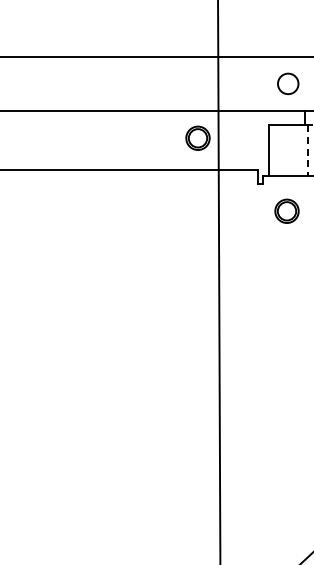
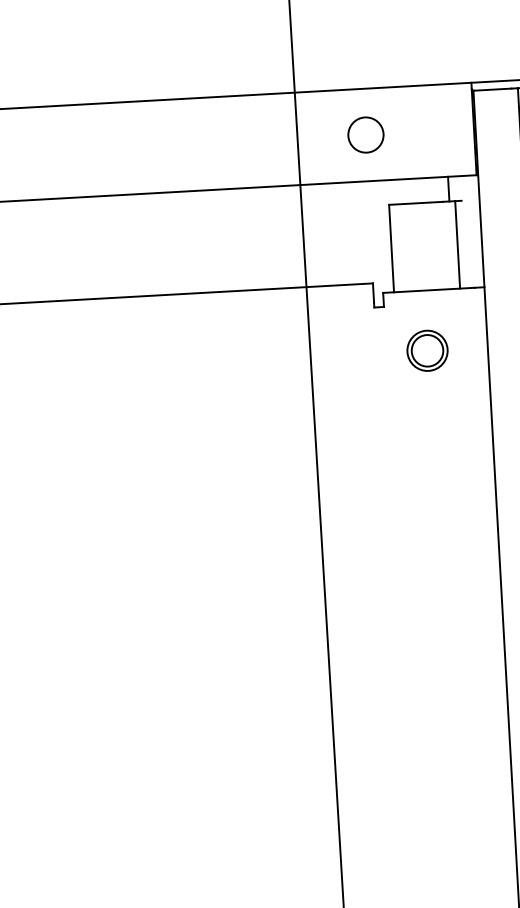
circle: (288, 83) -> (366, 134), moved
part: (197, 137) -> (266, 232), removed
line: (307, 151) -> (456, 246), dashed -> solid

